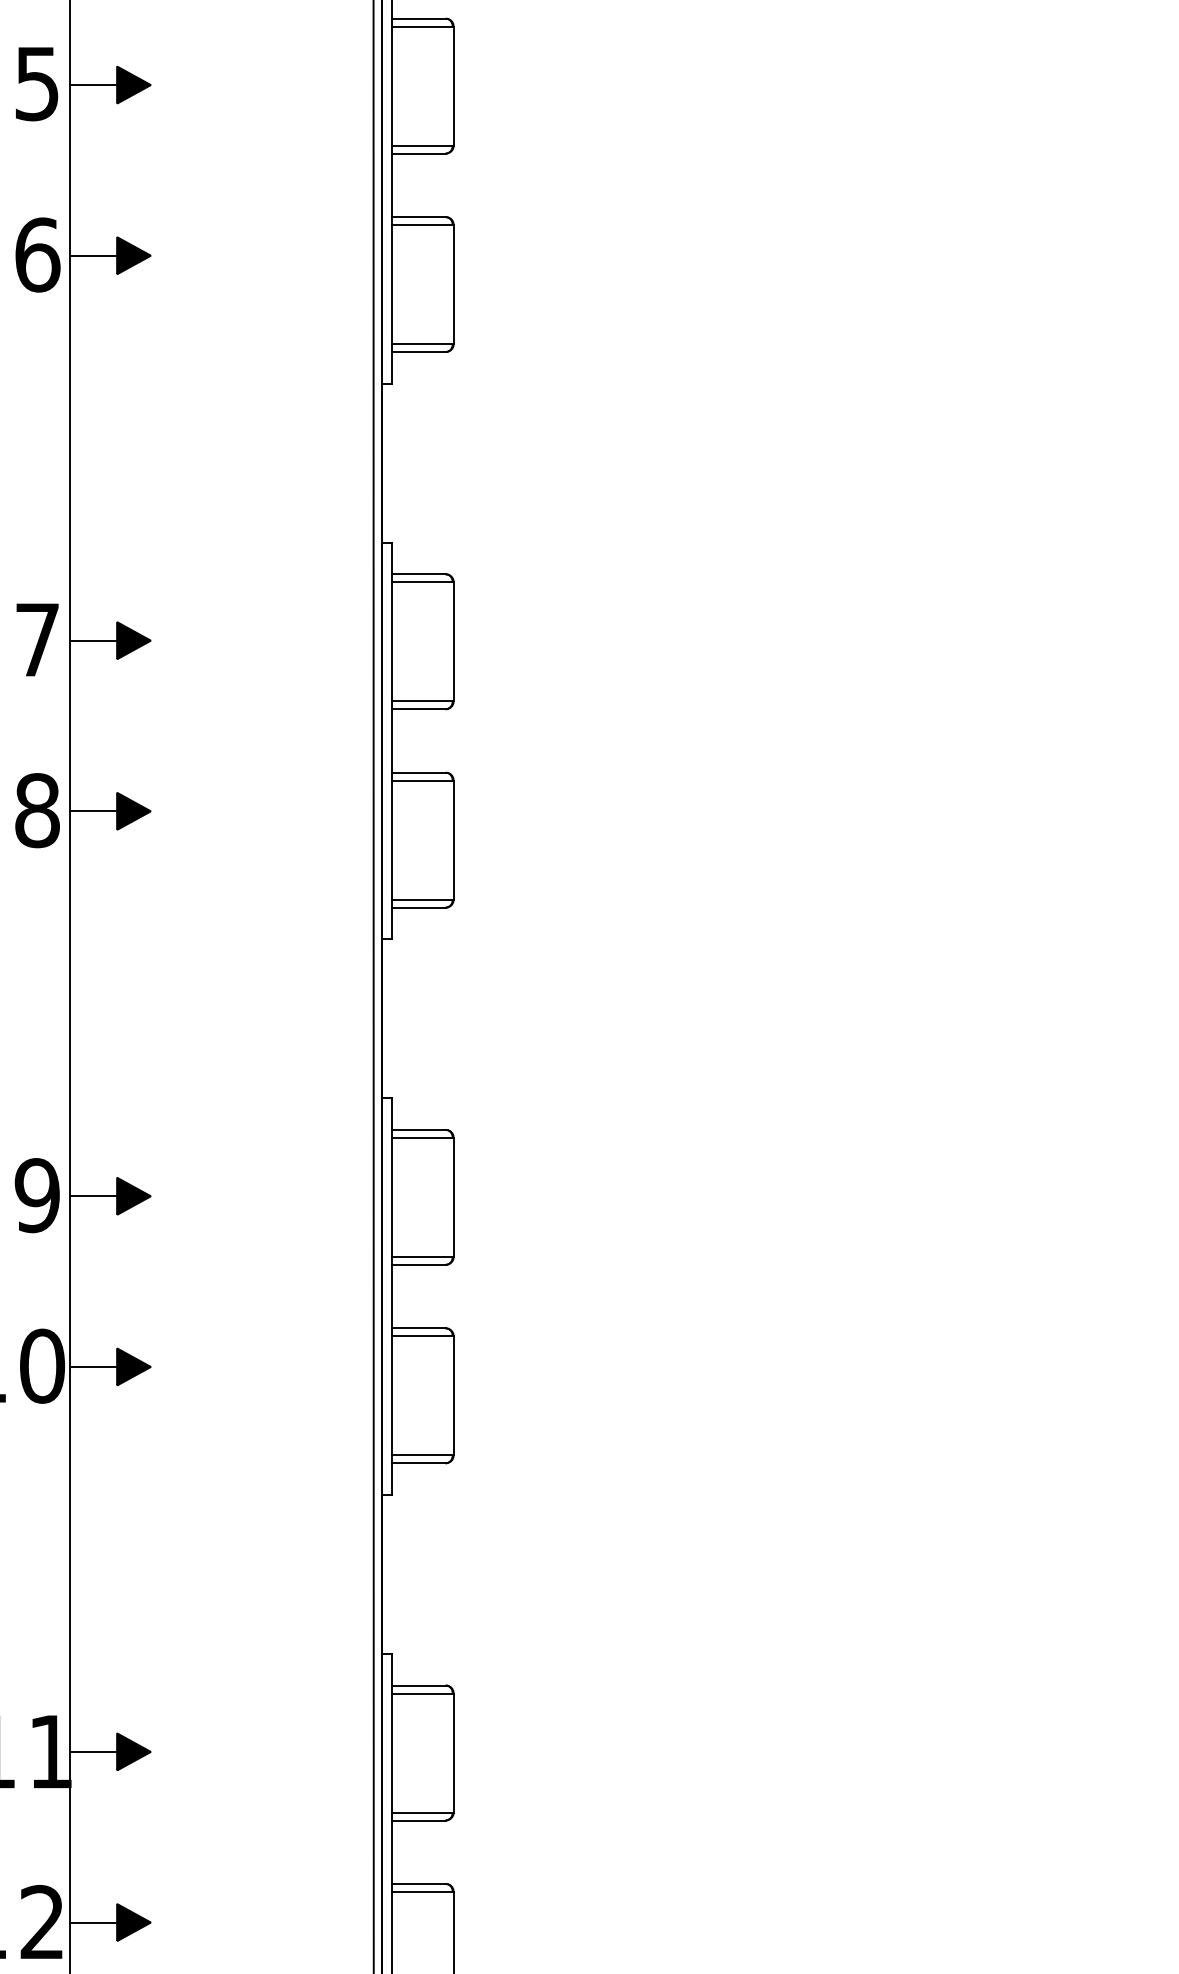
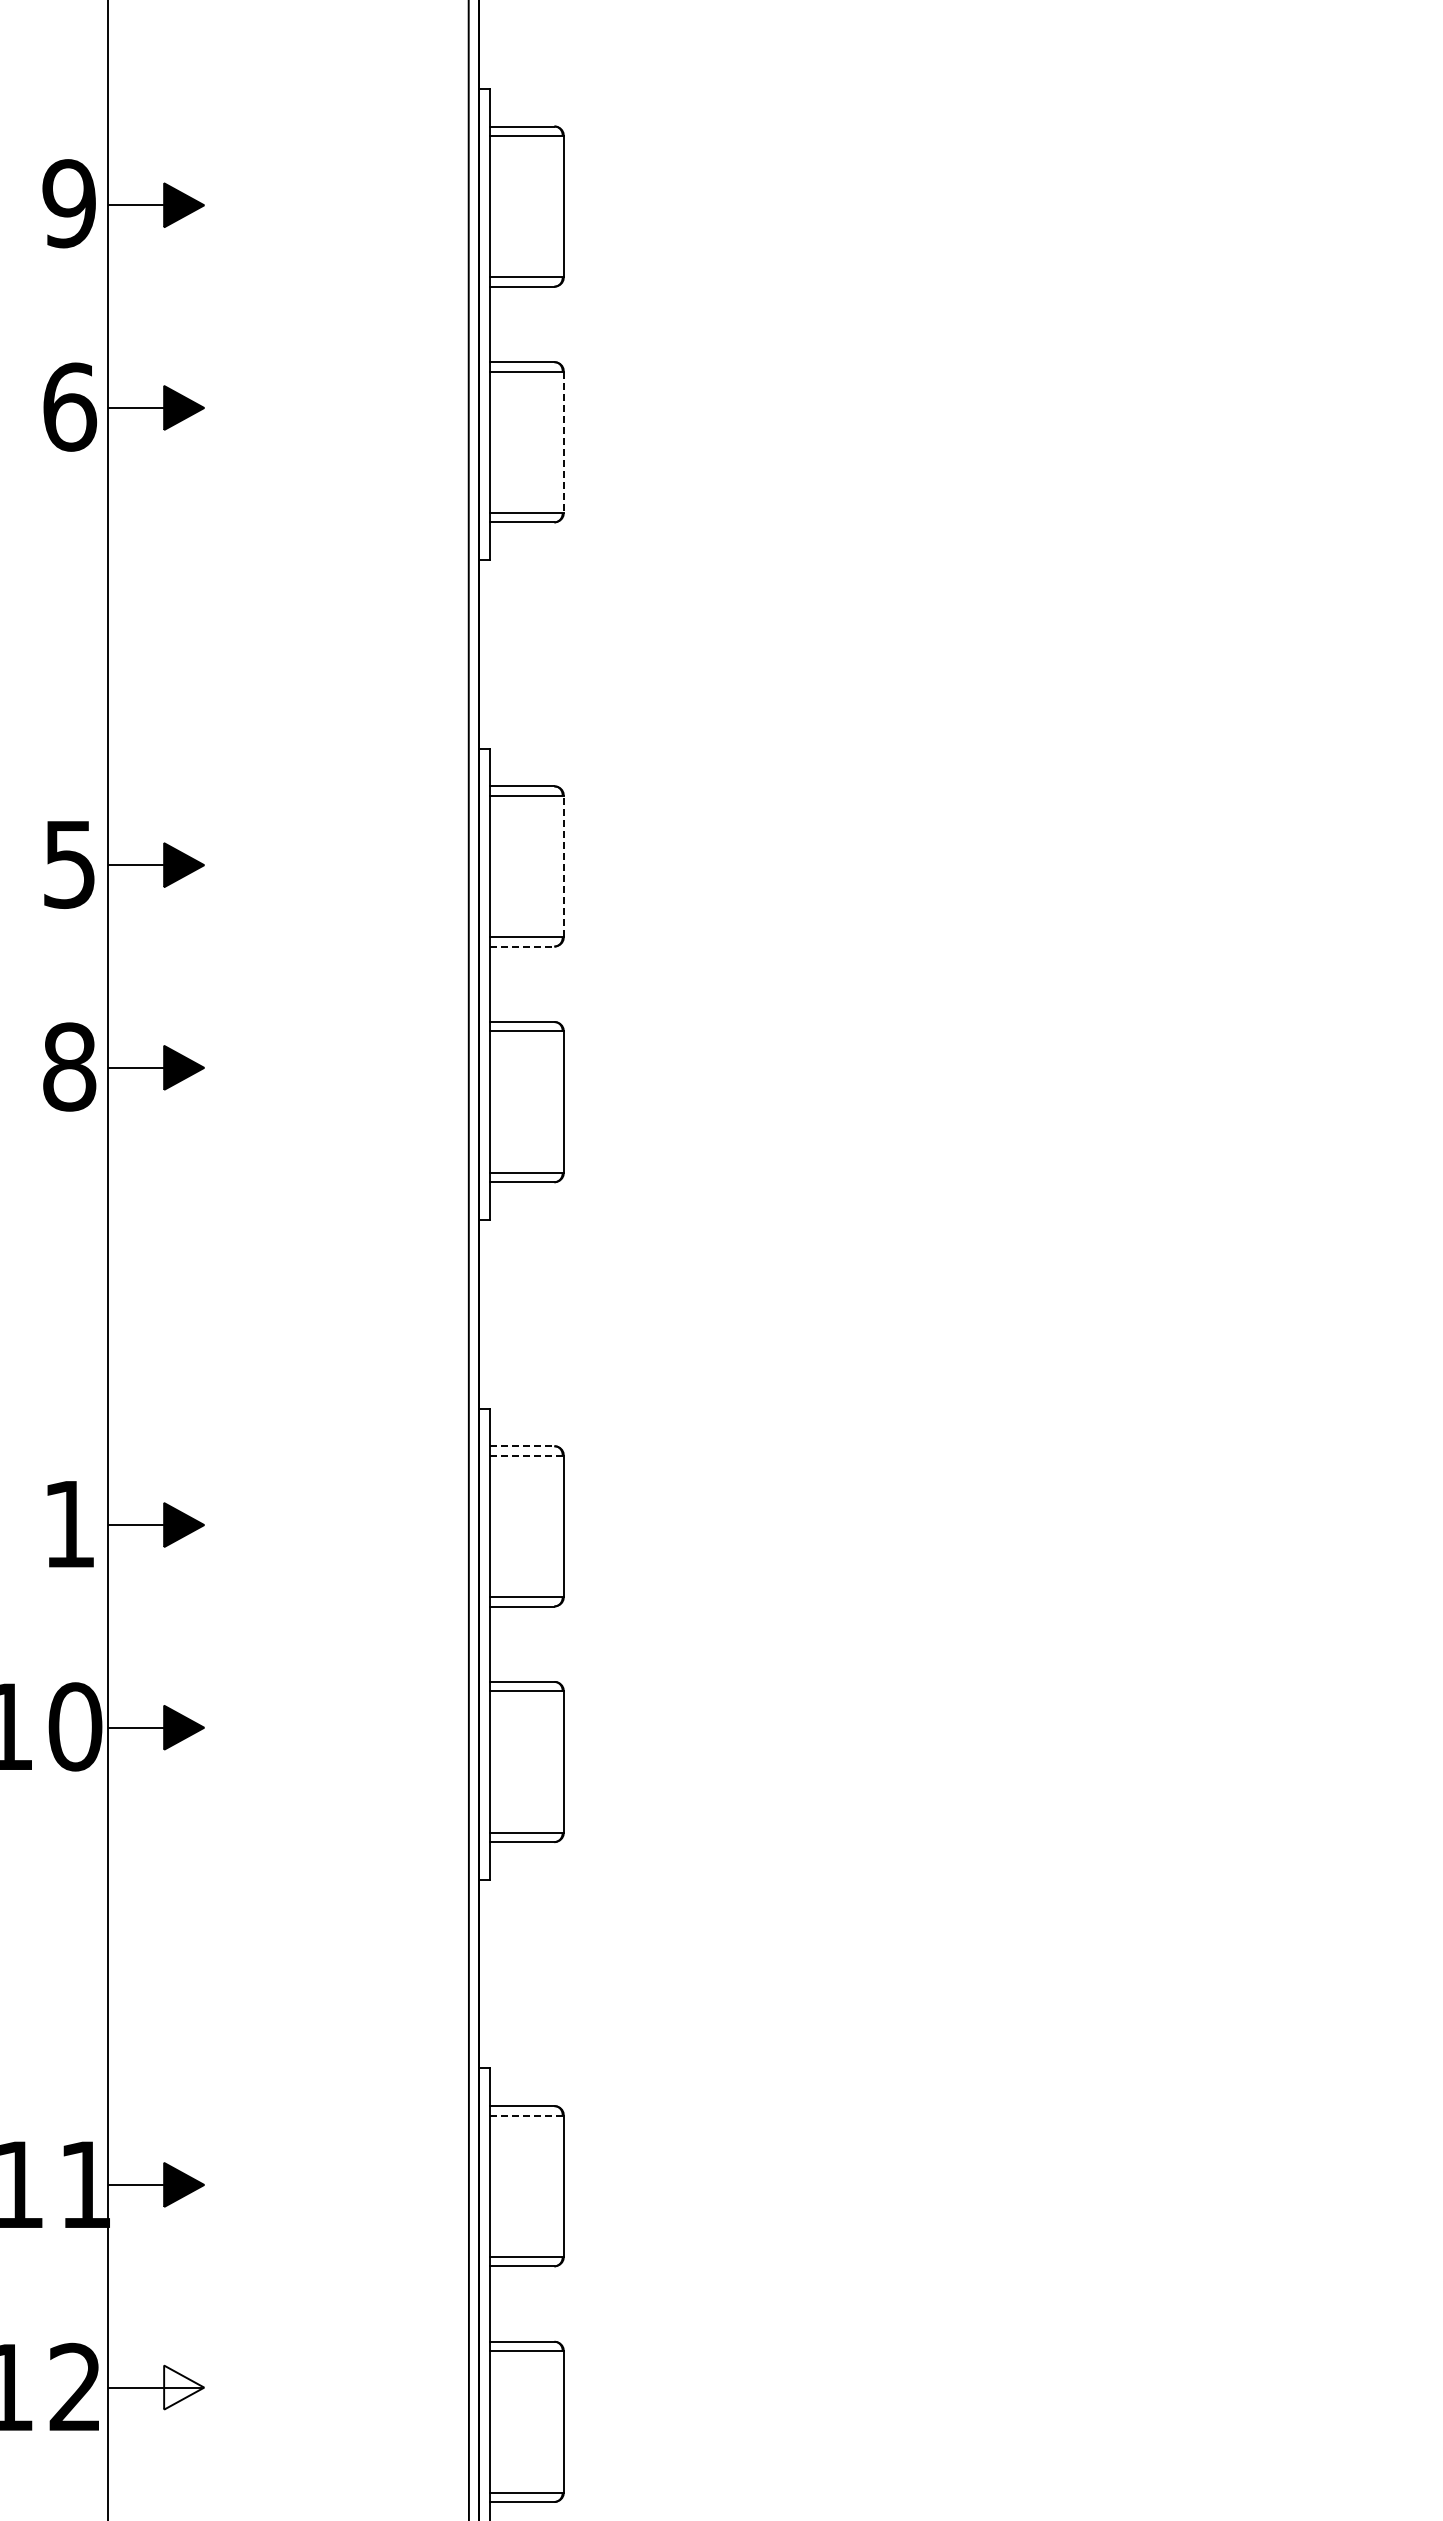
text: (36, 83) -> (68, 203), 5 -> 9
line: (453, 284) -> (563, 442), solid -> dashed
text: (37, 640) -> (69, 864), 7 -> 5
line: (453, 641) -> (563, 866), solid -> dashed
line: (418, 709) -> (522, 946), solid -> dashed
line: (418, 1130) -> (522, 1446), solid -> dashed
line: (423, 1137) -> (527, 1455), solid -> dashed
text: (37, 1194) -> (69, 1523), 9 -> 1
line: (423, 1693) -> (527, 2115), solid -> dashed
fill: (134, 1922) -> (184, 2387), removed

